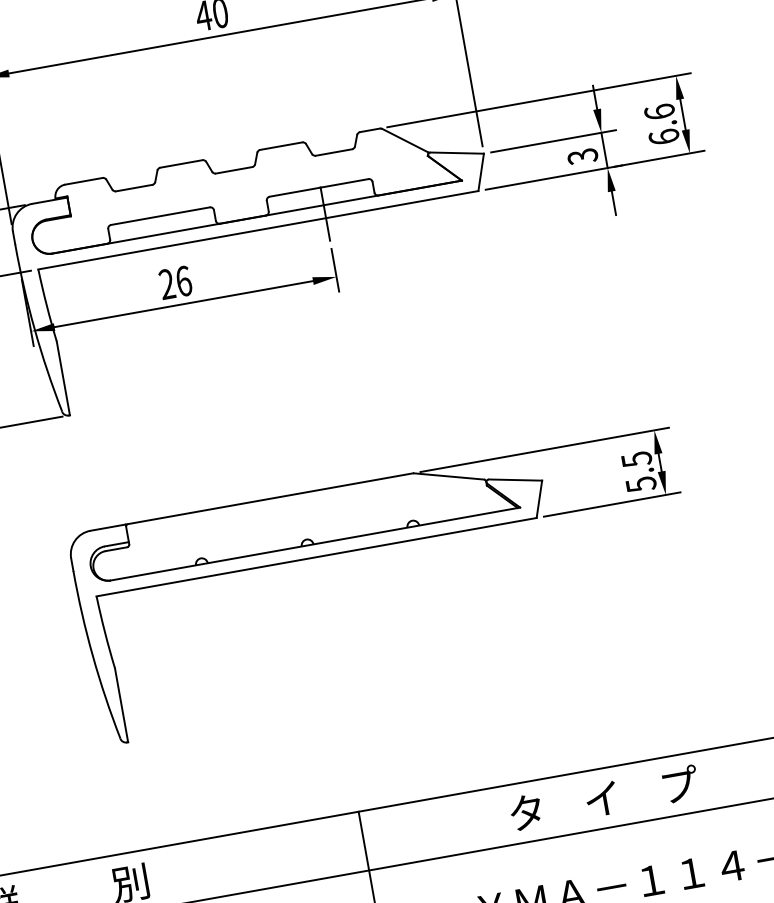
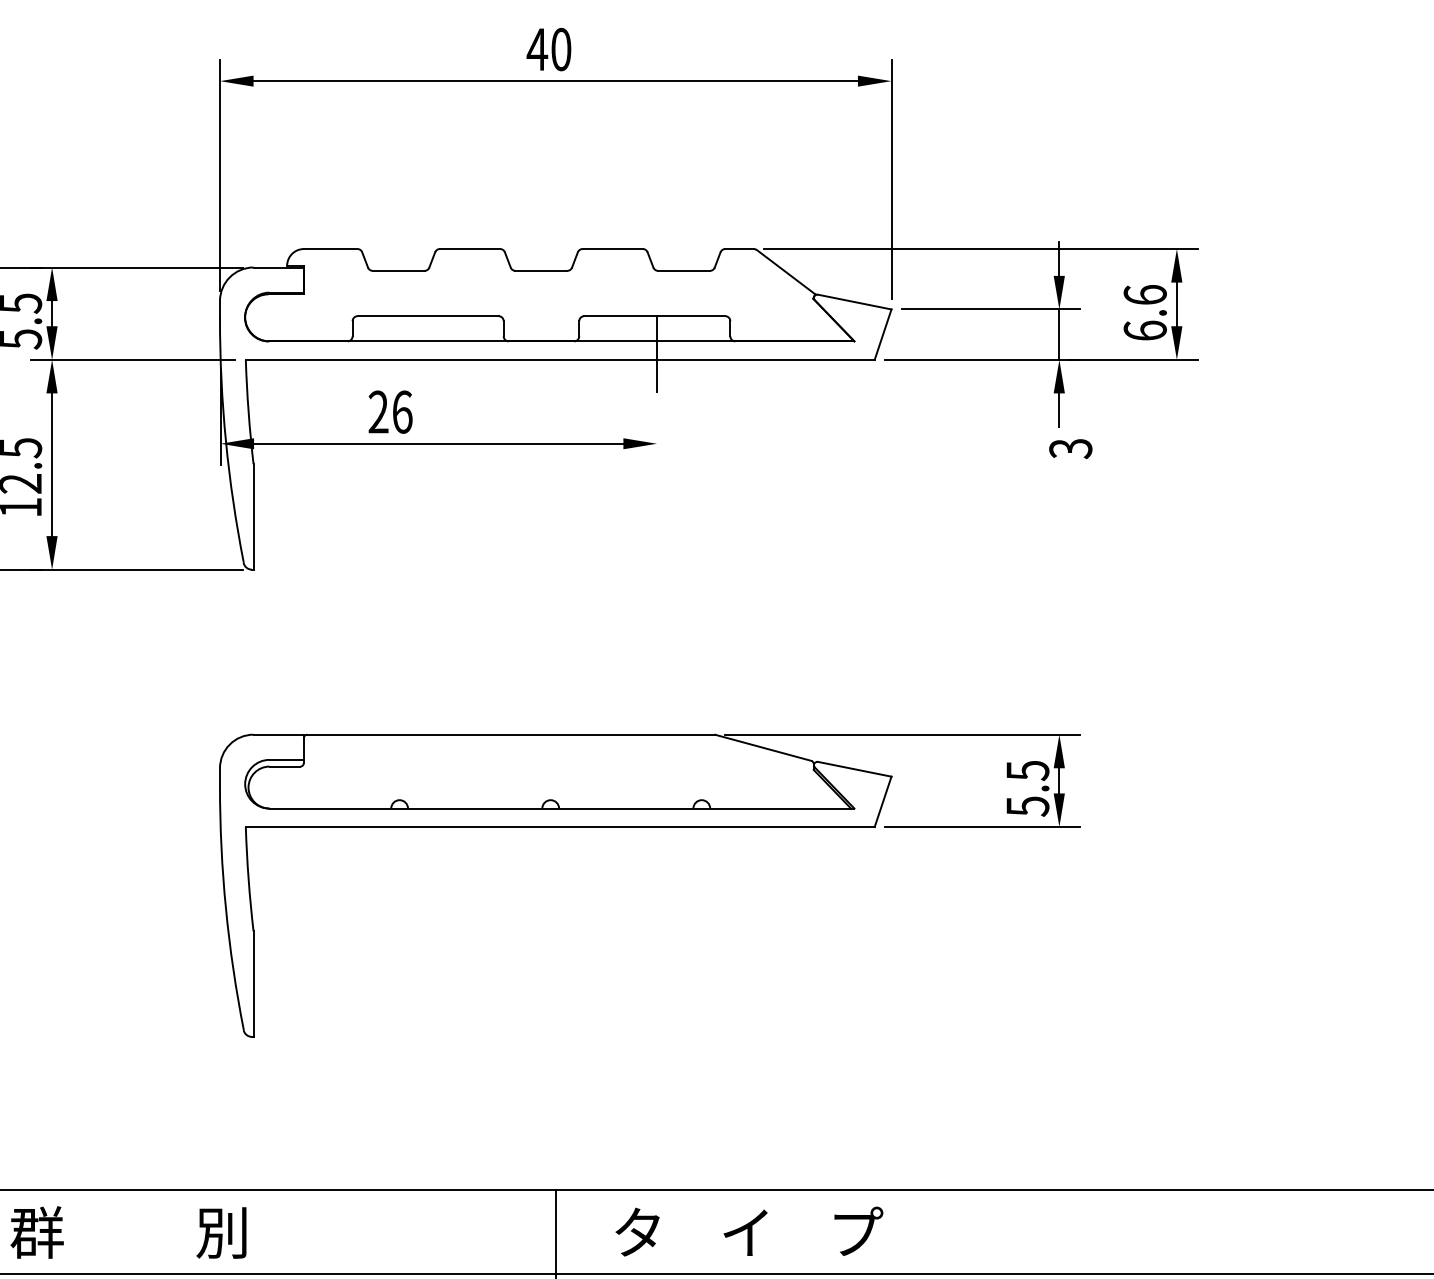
text: (582, 157) -> (1070, 449), moved
line: (334, 269) -> (656, 433), removed
text: (175, 282) -> (390, 411), moved
text: (604, 797) -> (749, 1231), moved

